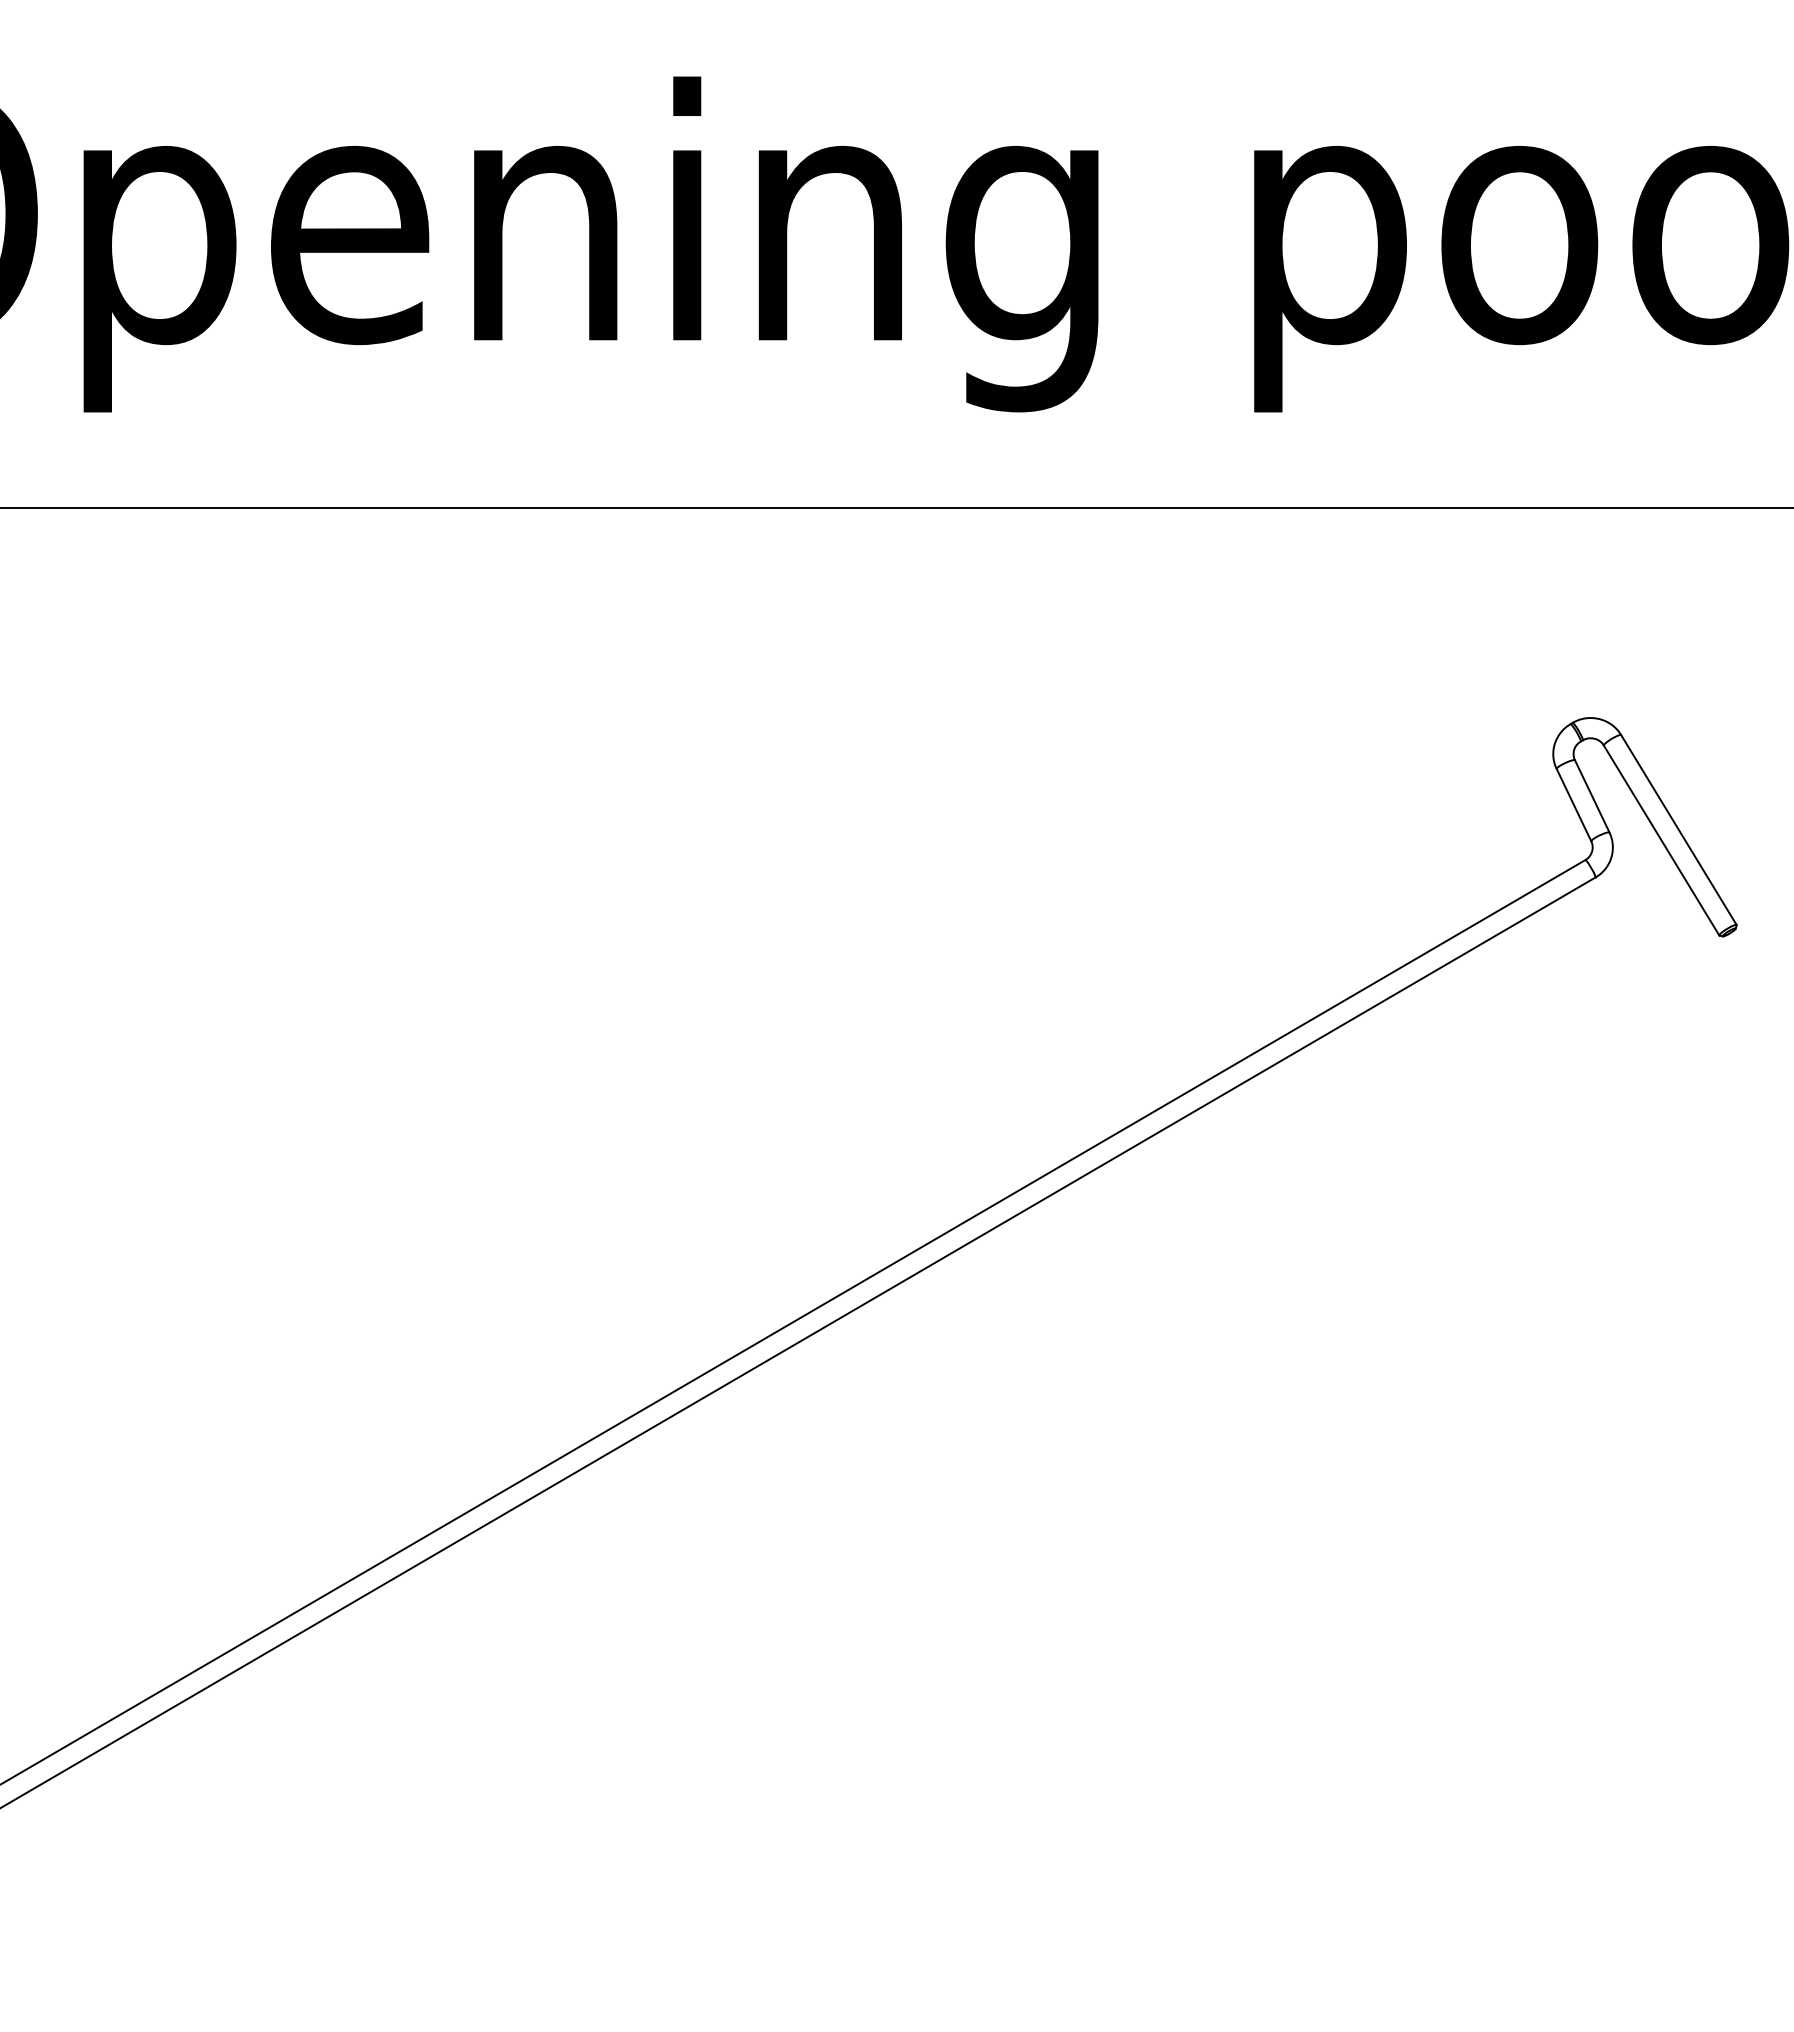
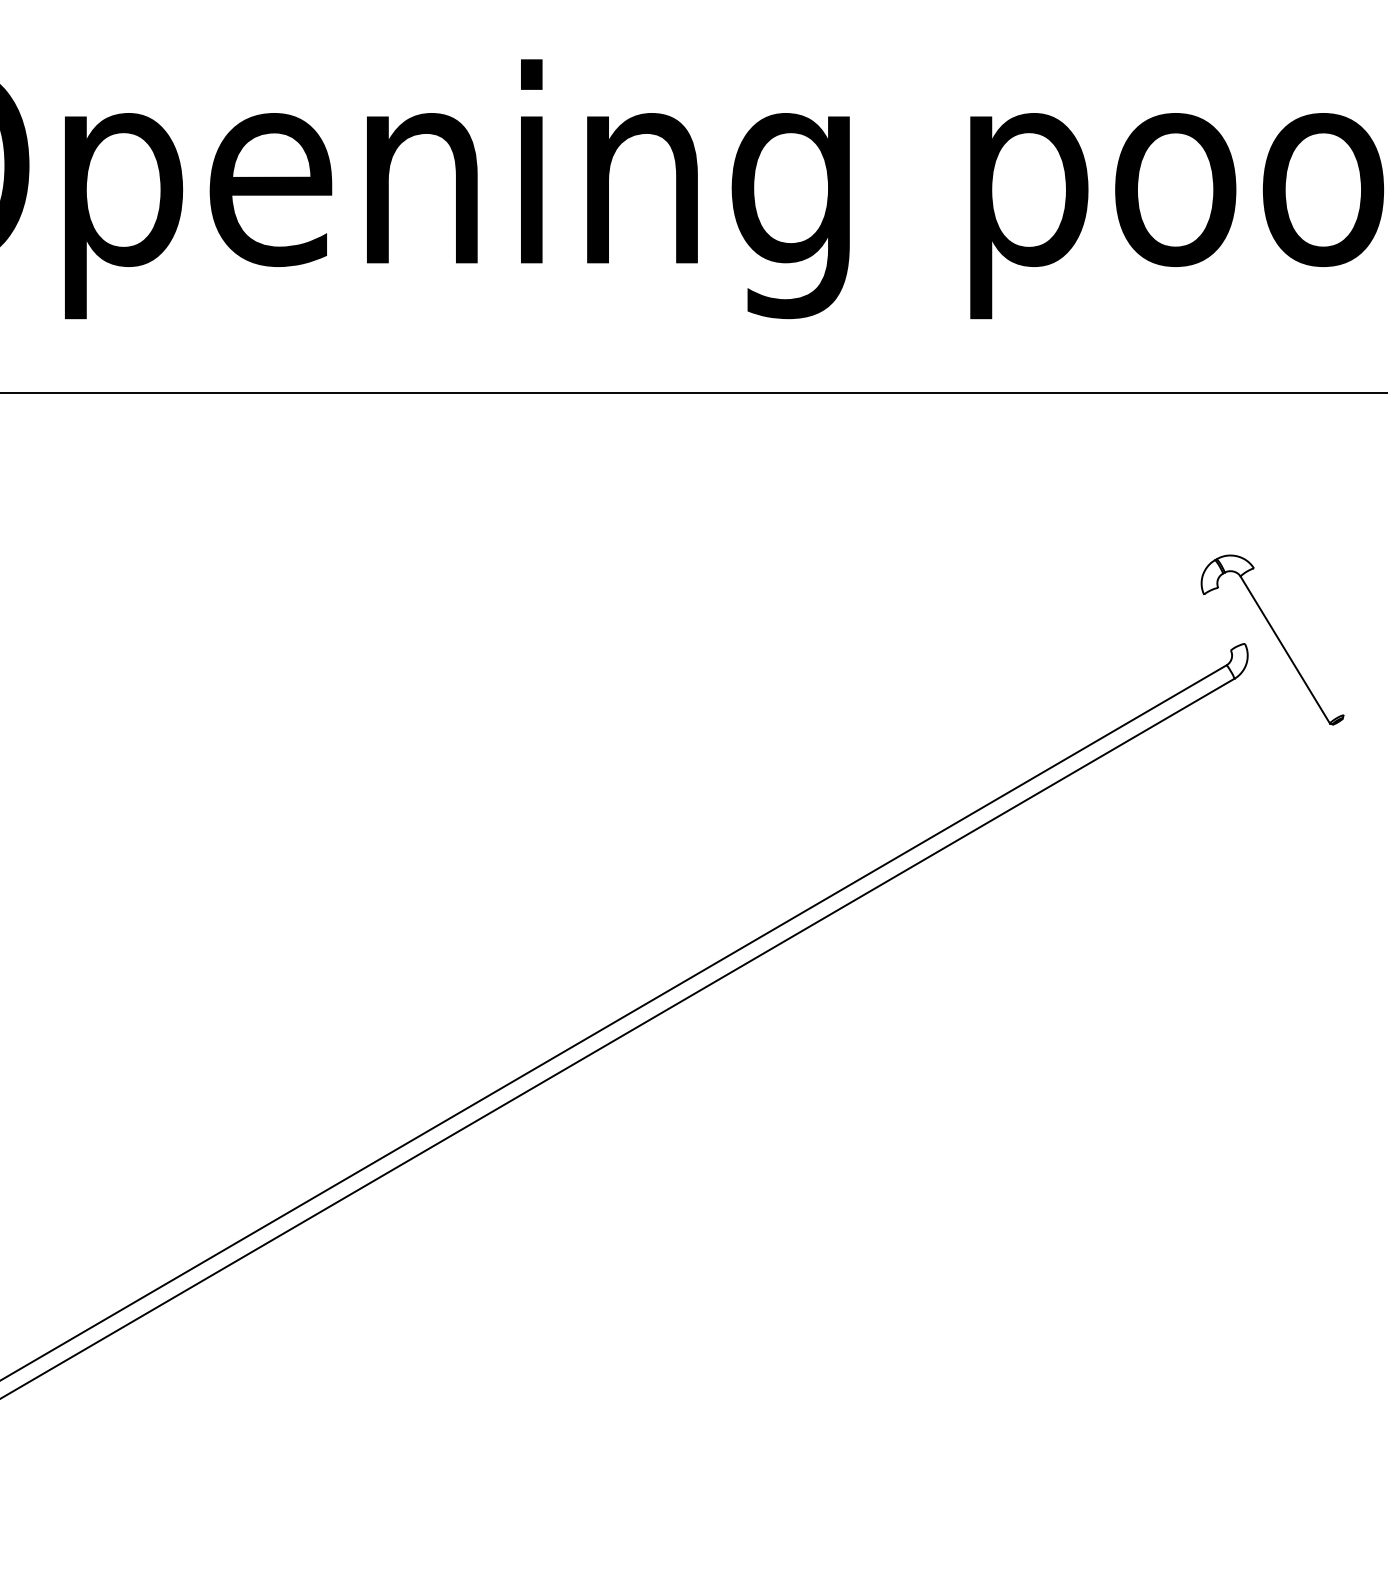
line: (1591, 796) -> (1231, 616), removed
line: (1573, 804) -> (1217, 622), removed
line: (1678, 829) -> (1298, 641), removed

